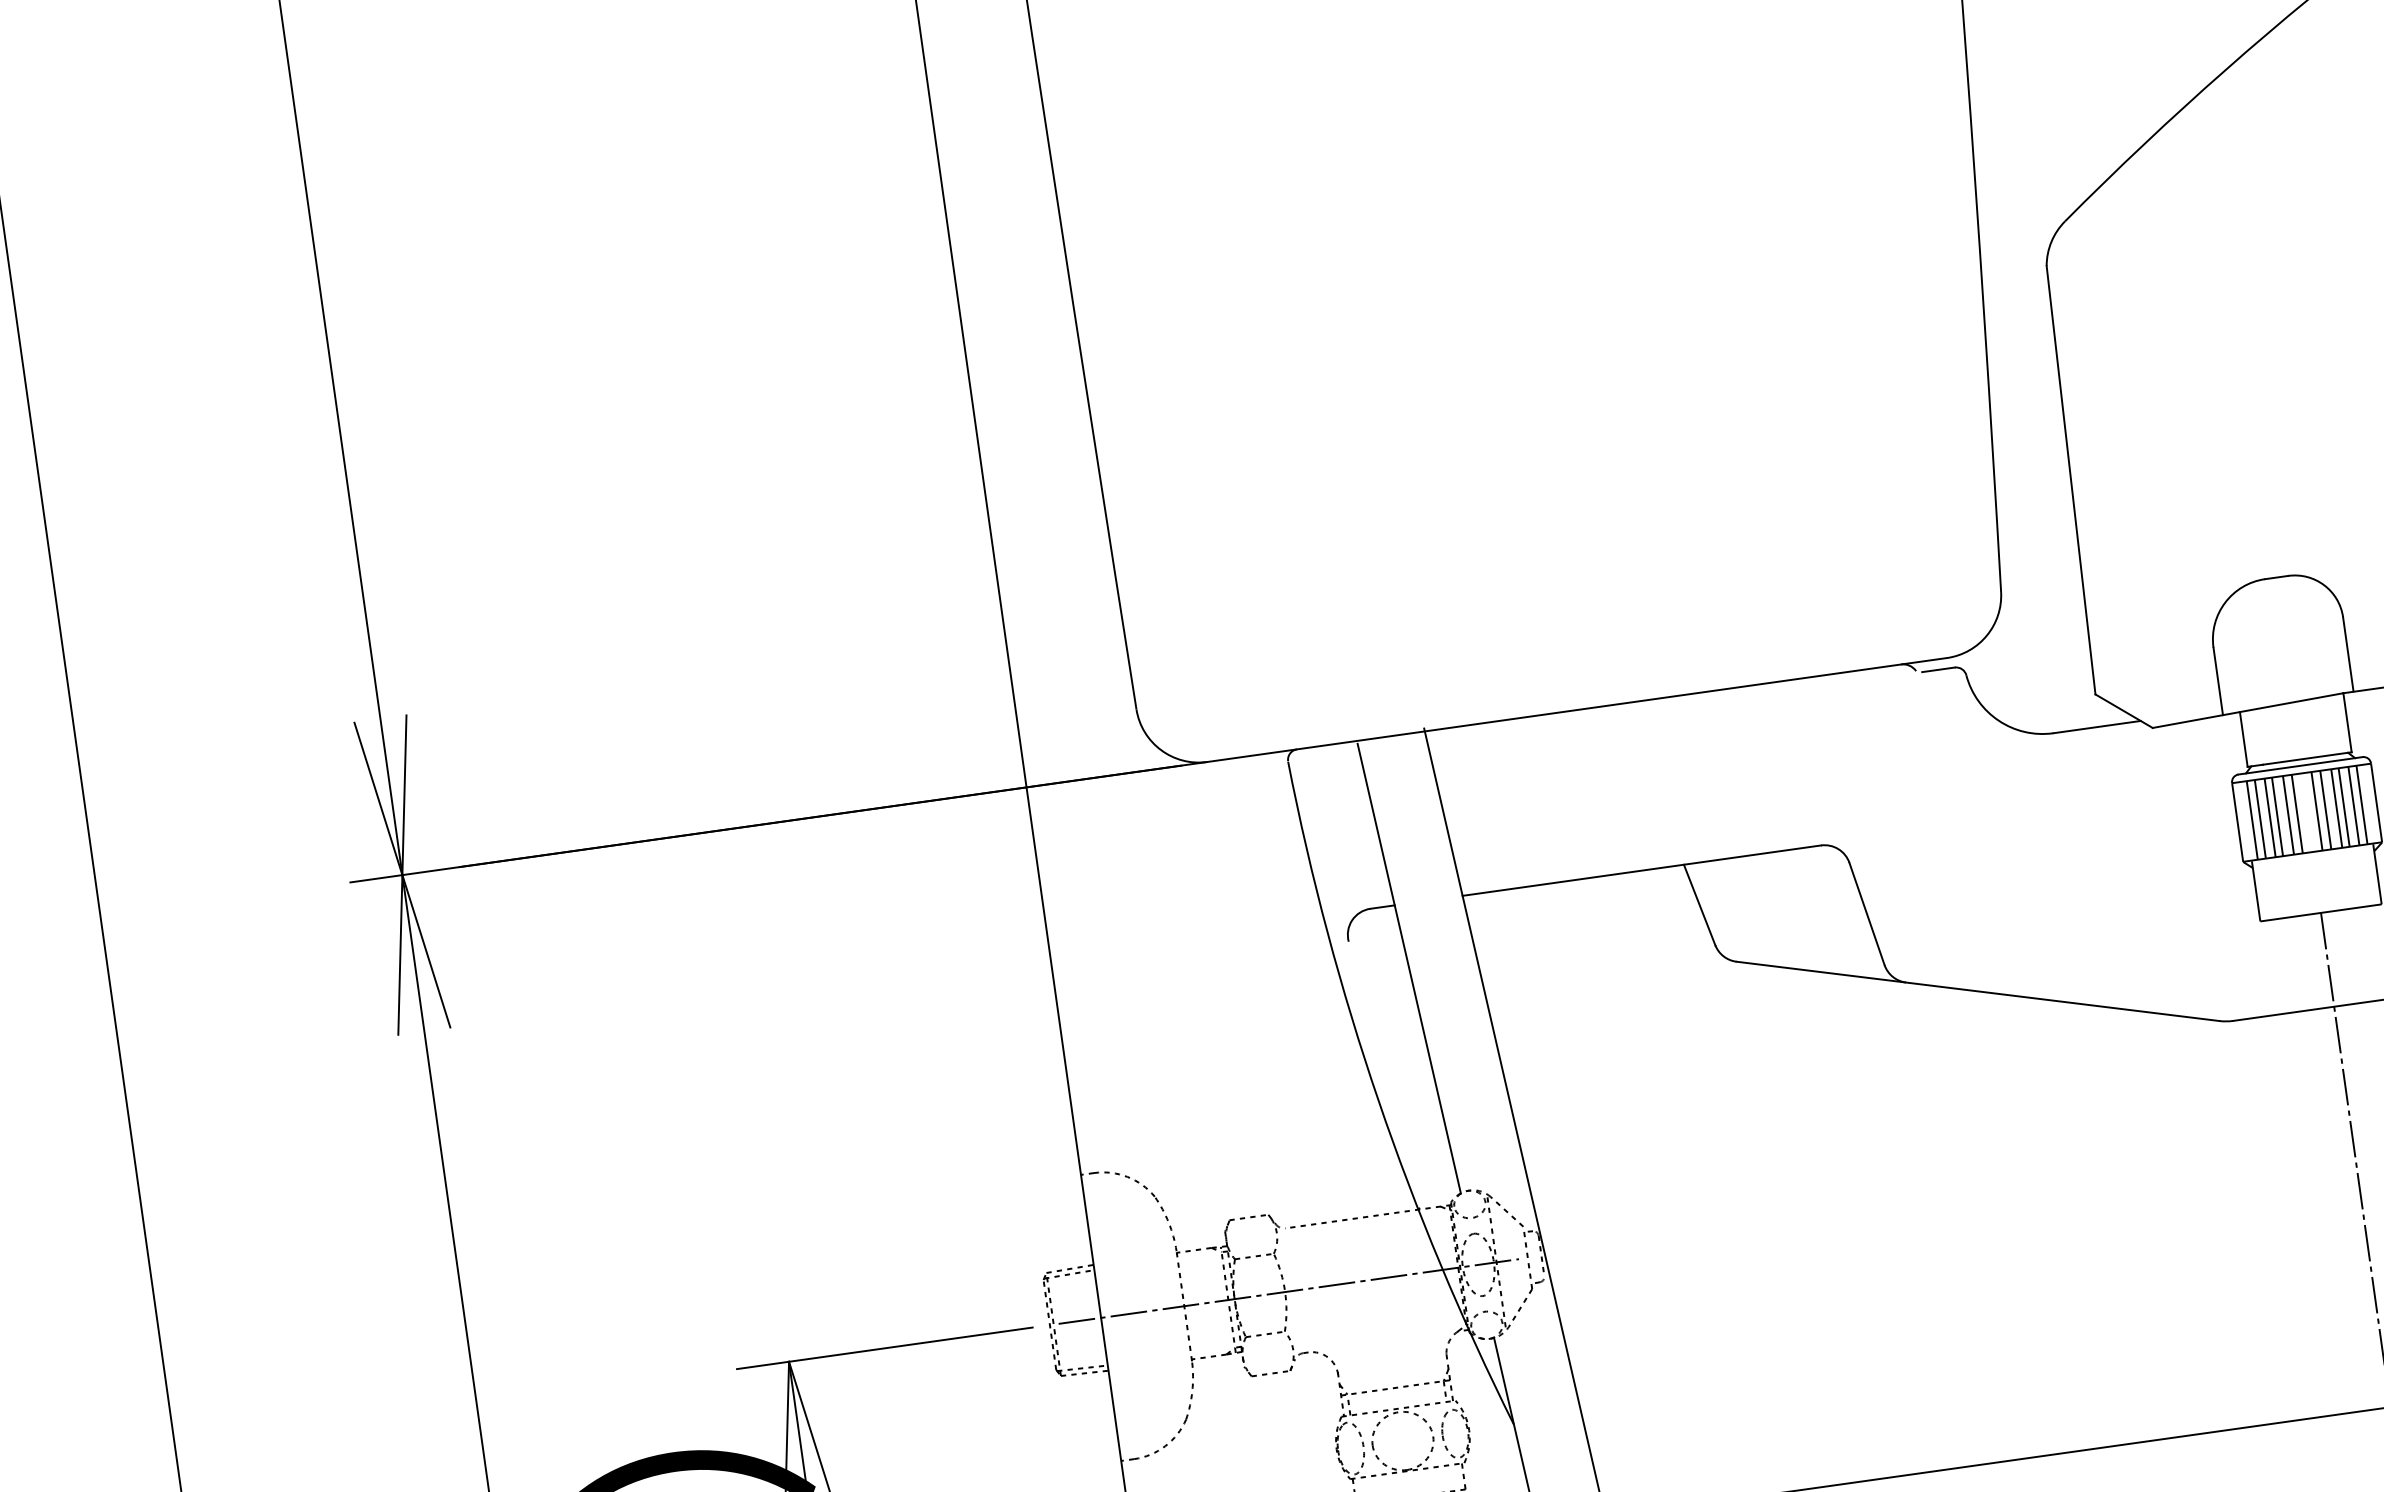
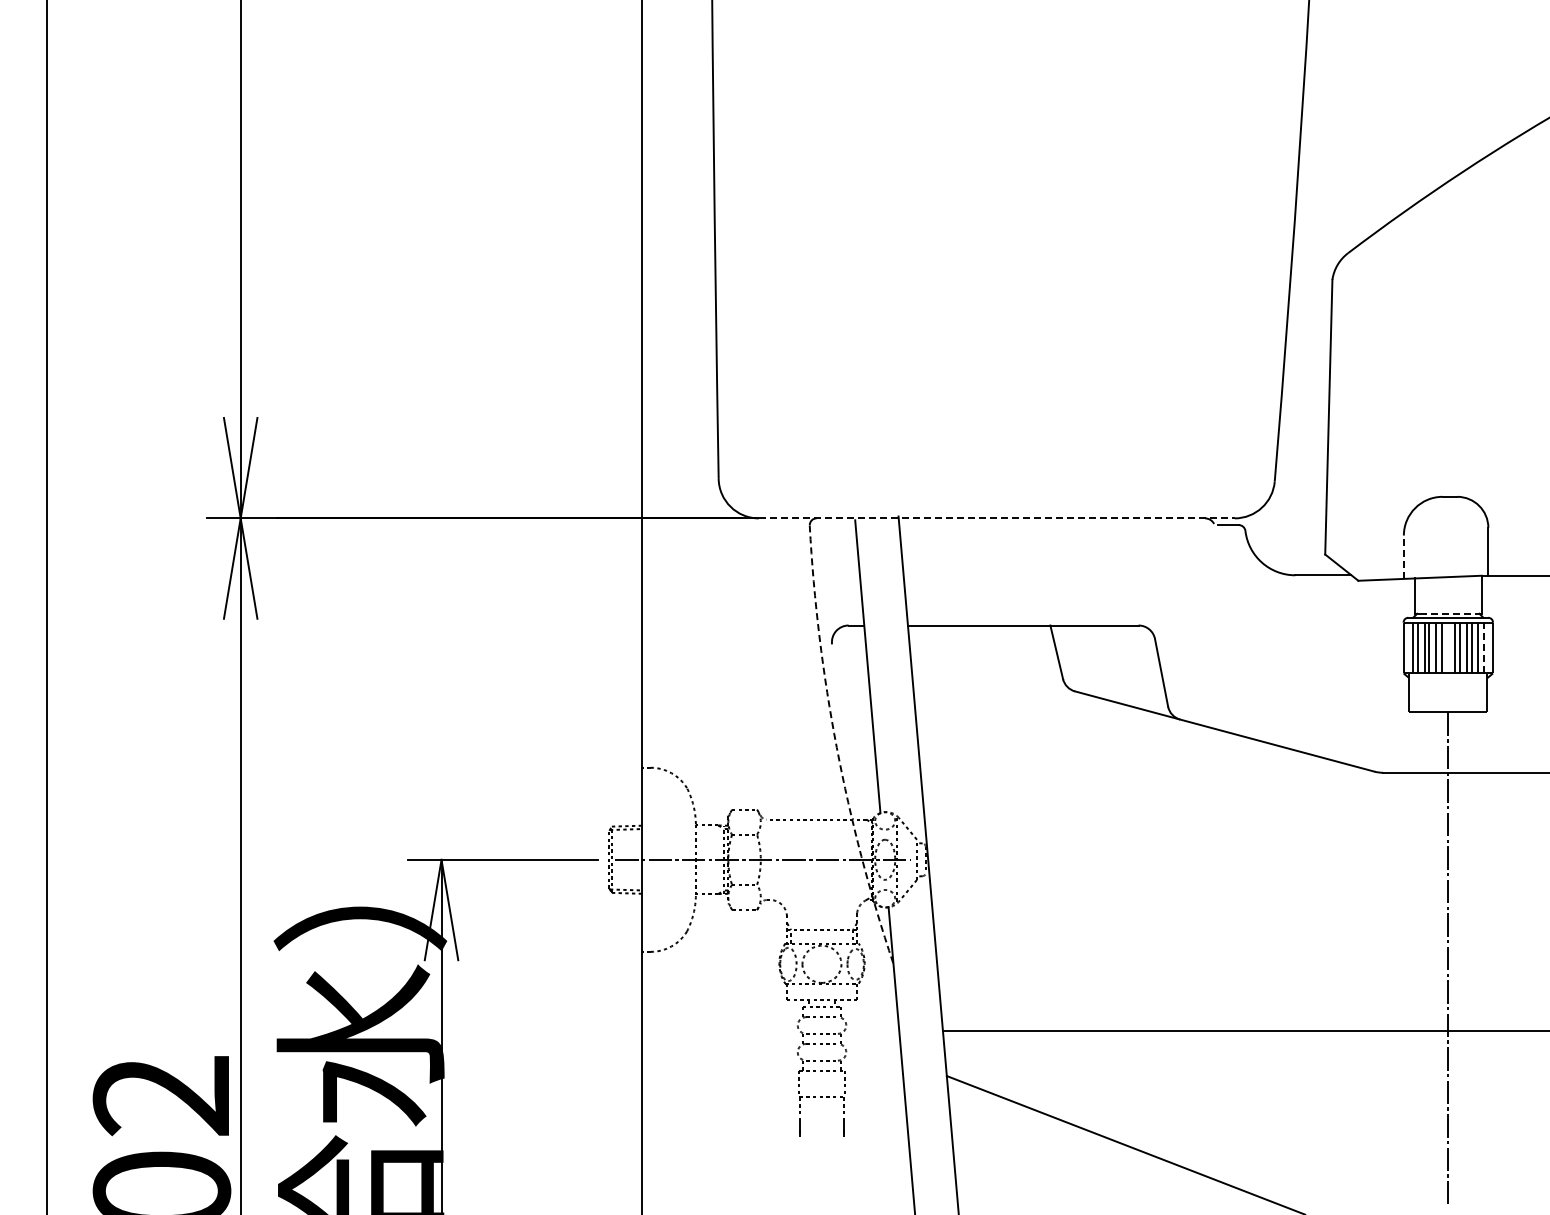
line: (2217, 681) -> (1403, 557), solid -> dashed
line: (1576, 710) -> (996, 518), solid -> dashed
line: (2307, 758) -> (1453, 613), solid -> dashed
line: (2361, 804) -> (1483, 647), solid -> dashed
arc: (1378, 1101) -> (836, 747), solid -> dashed

